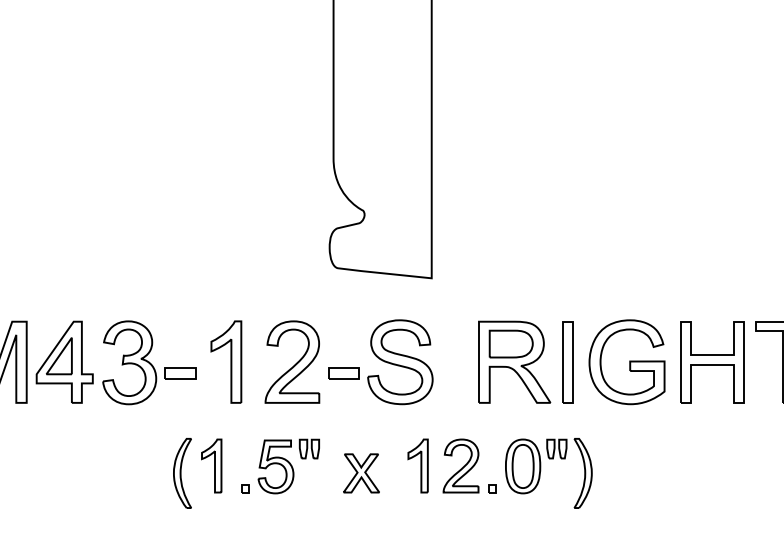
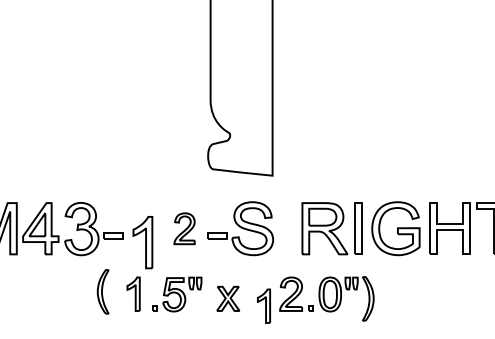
part: (225, 361) -> (142, 242), moved
part: (292, 361) -> (184, 228), size x0.6
part: (417, 464) -> (263, 305), moved
part: (181, 472) -> (102, 291), moved

